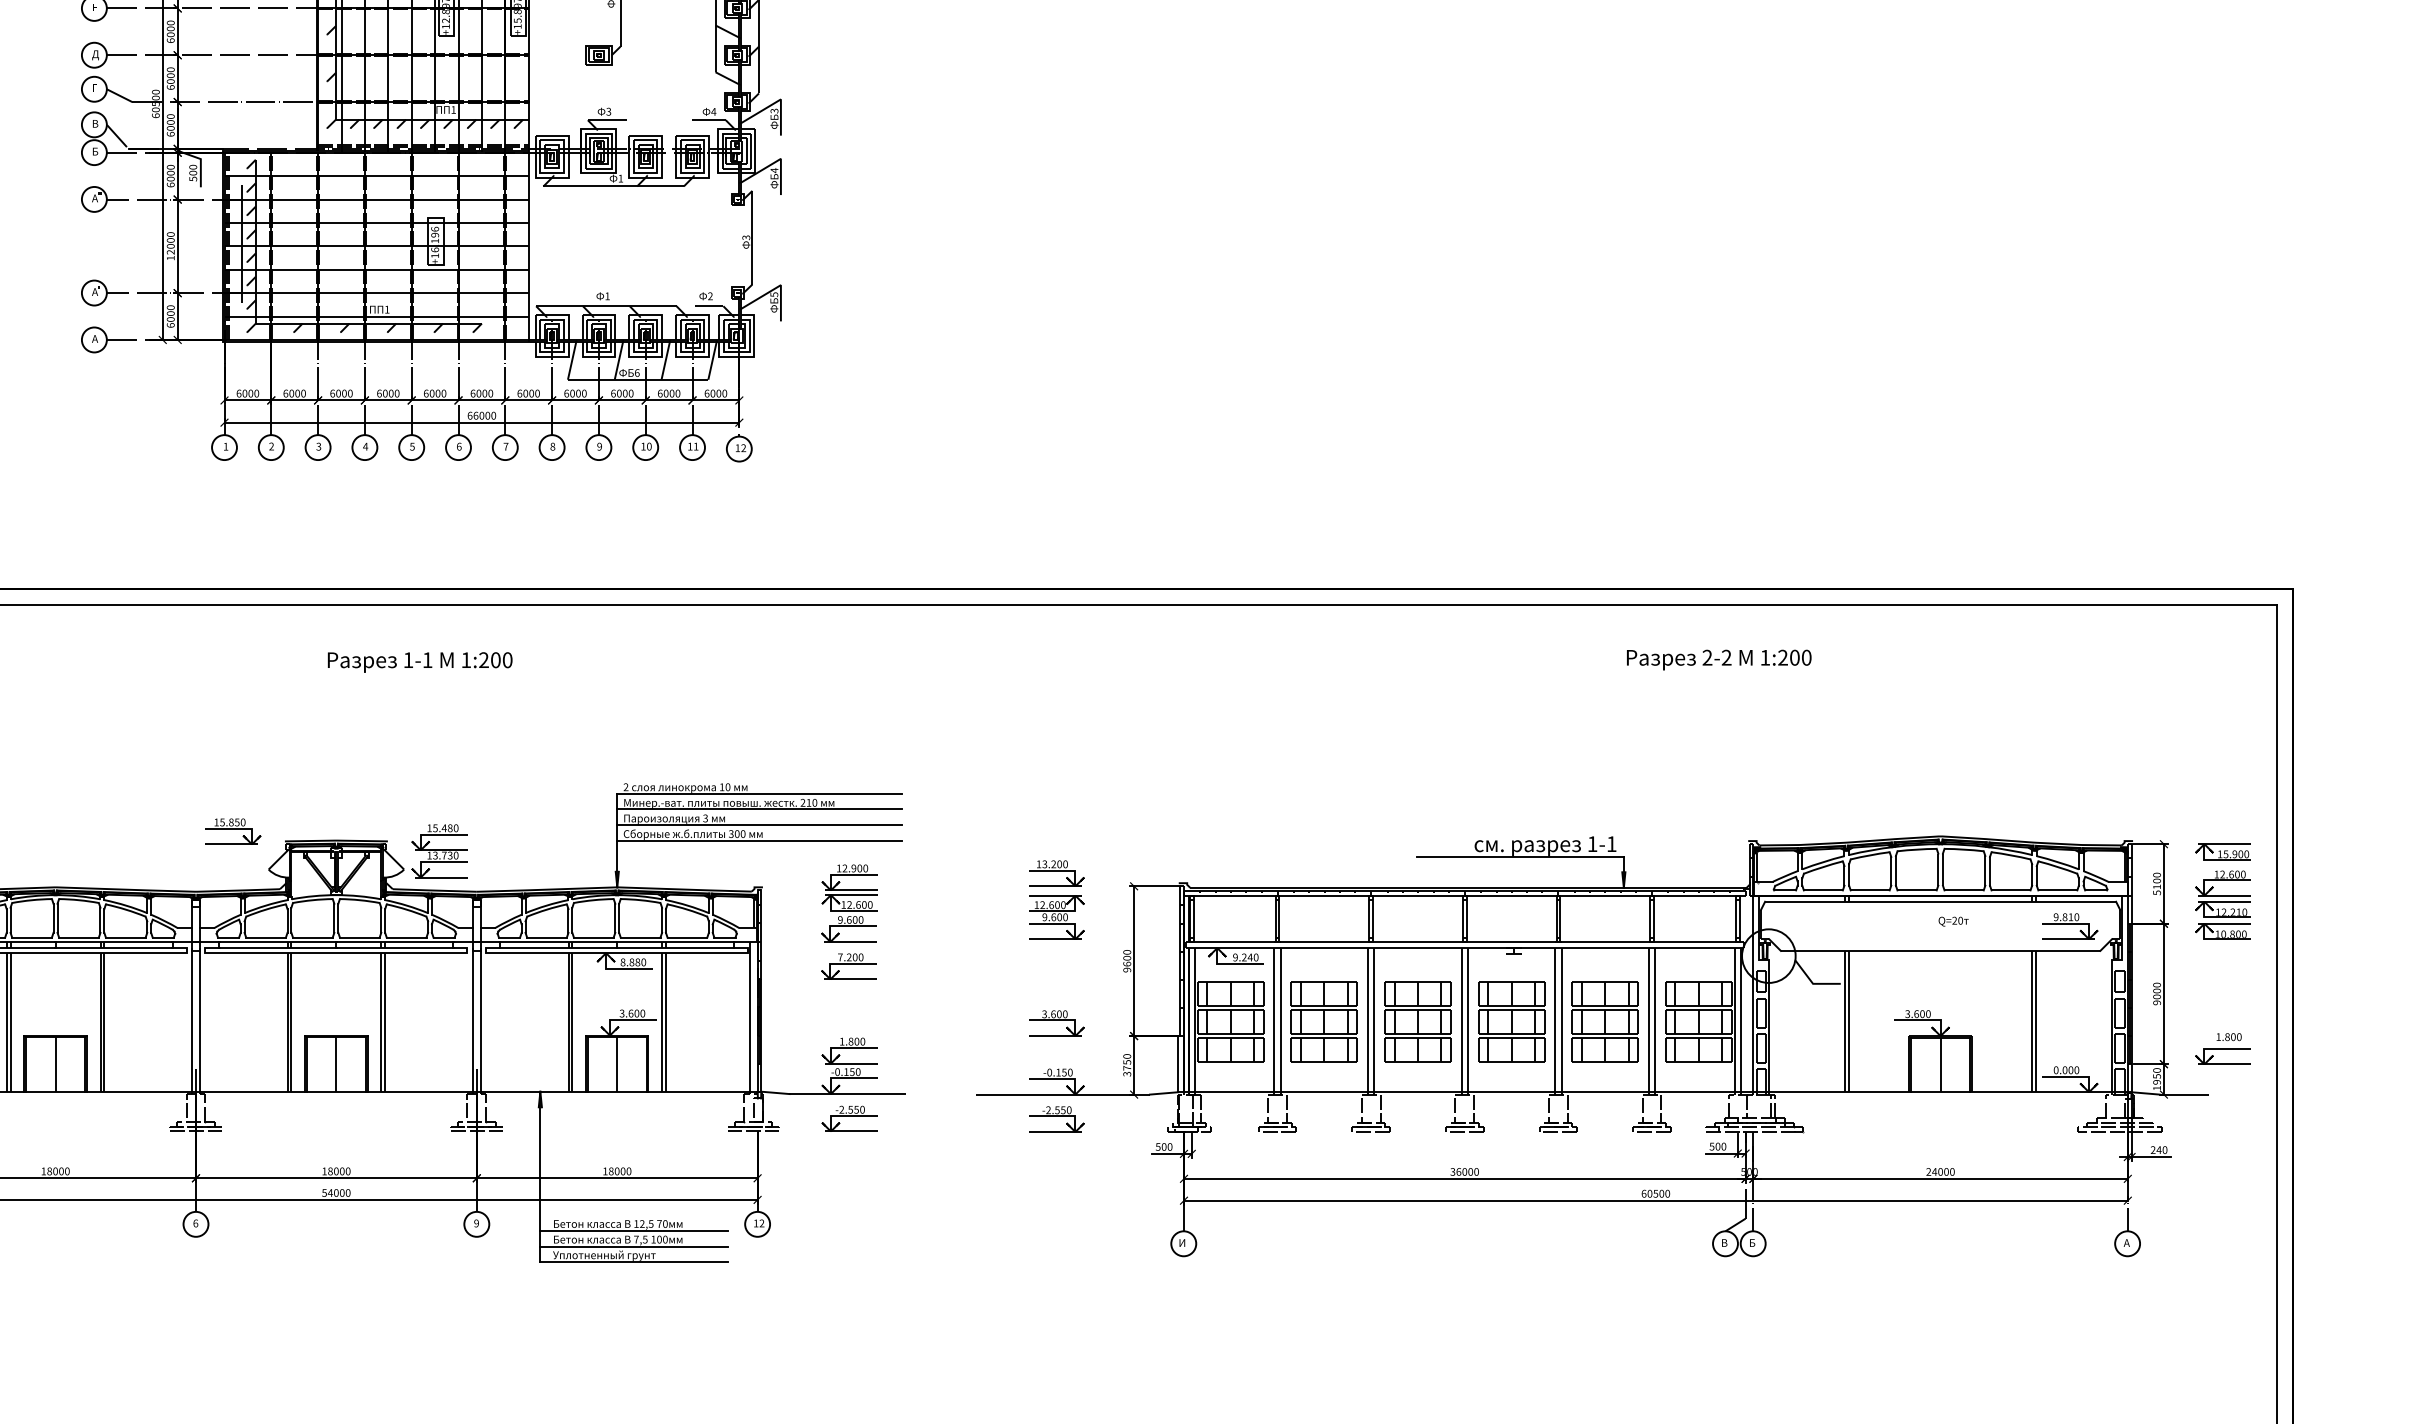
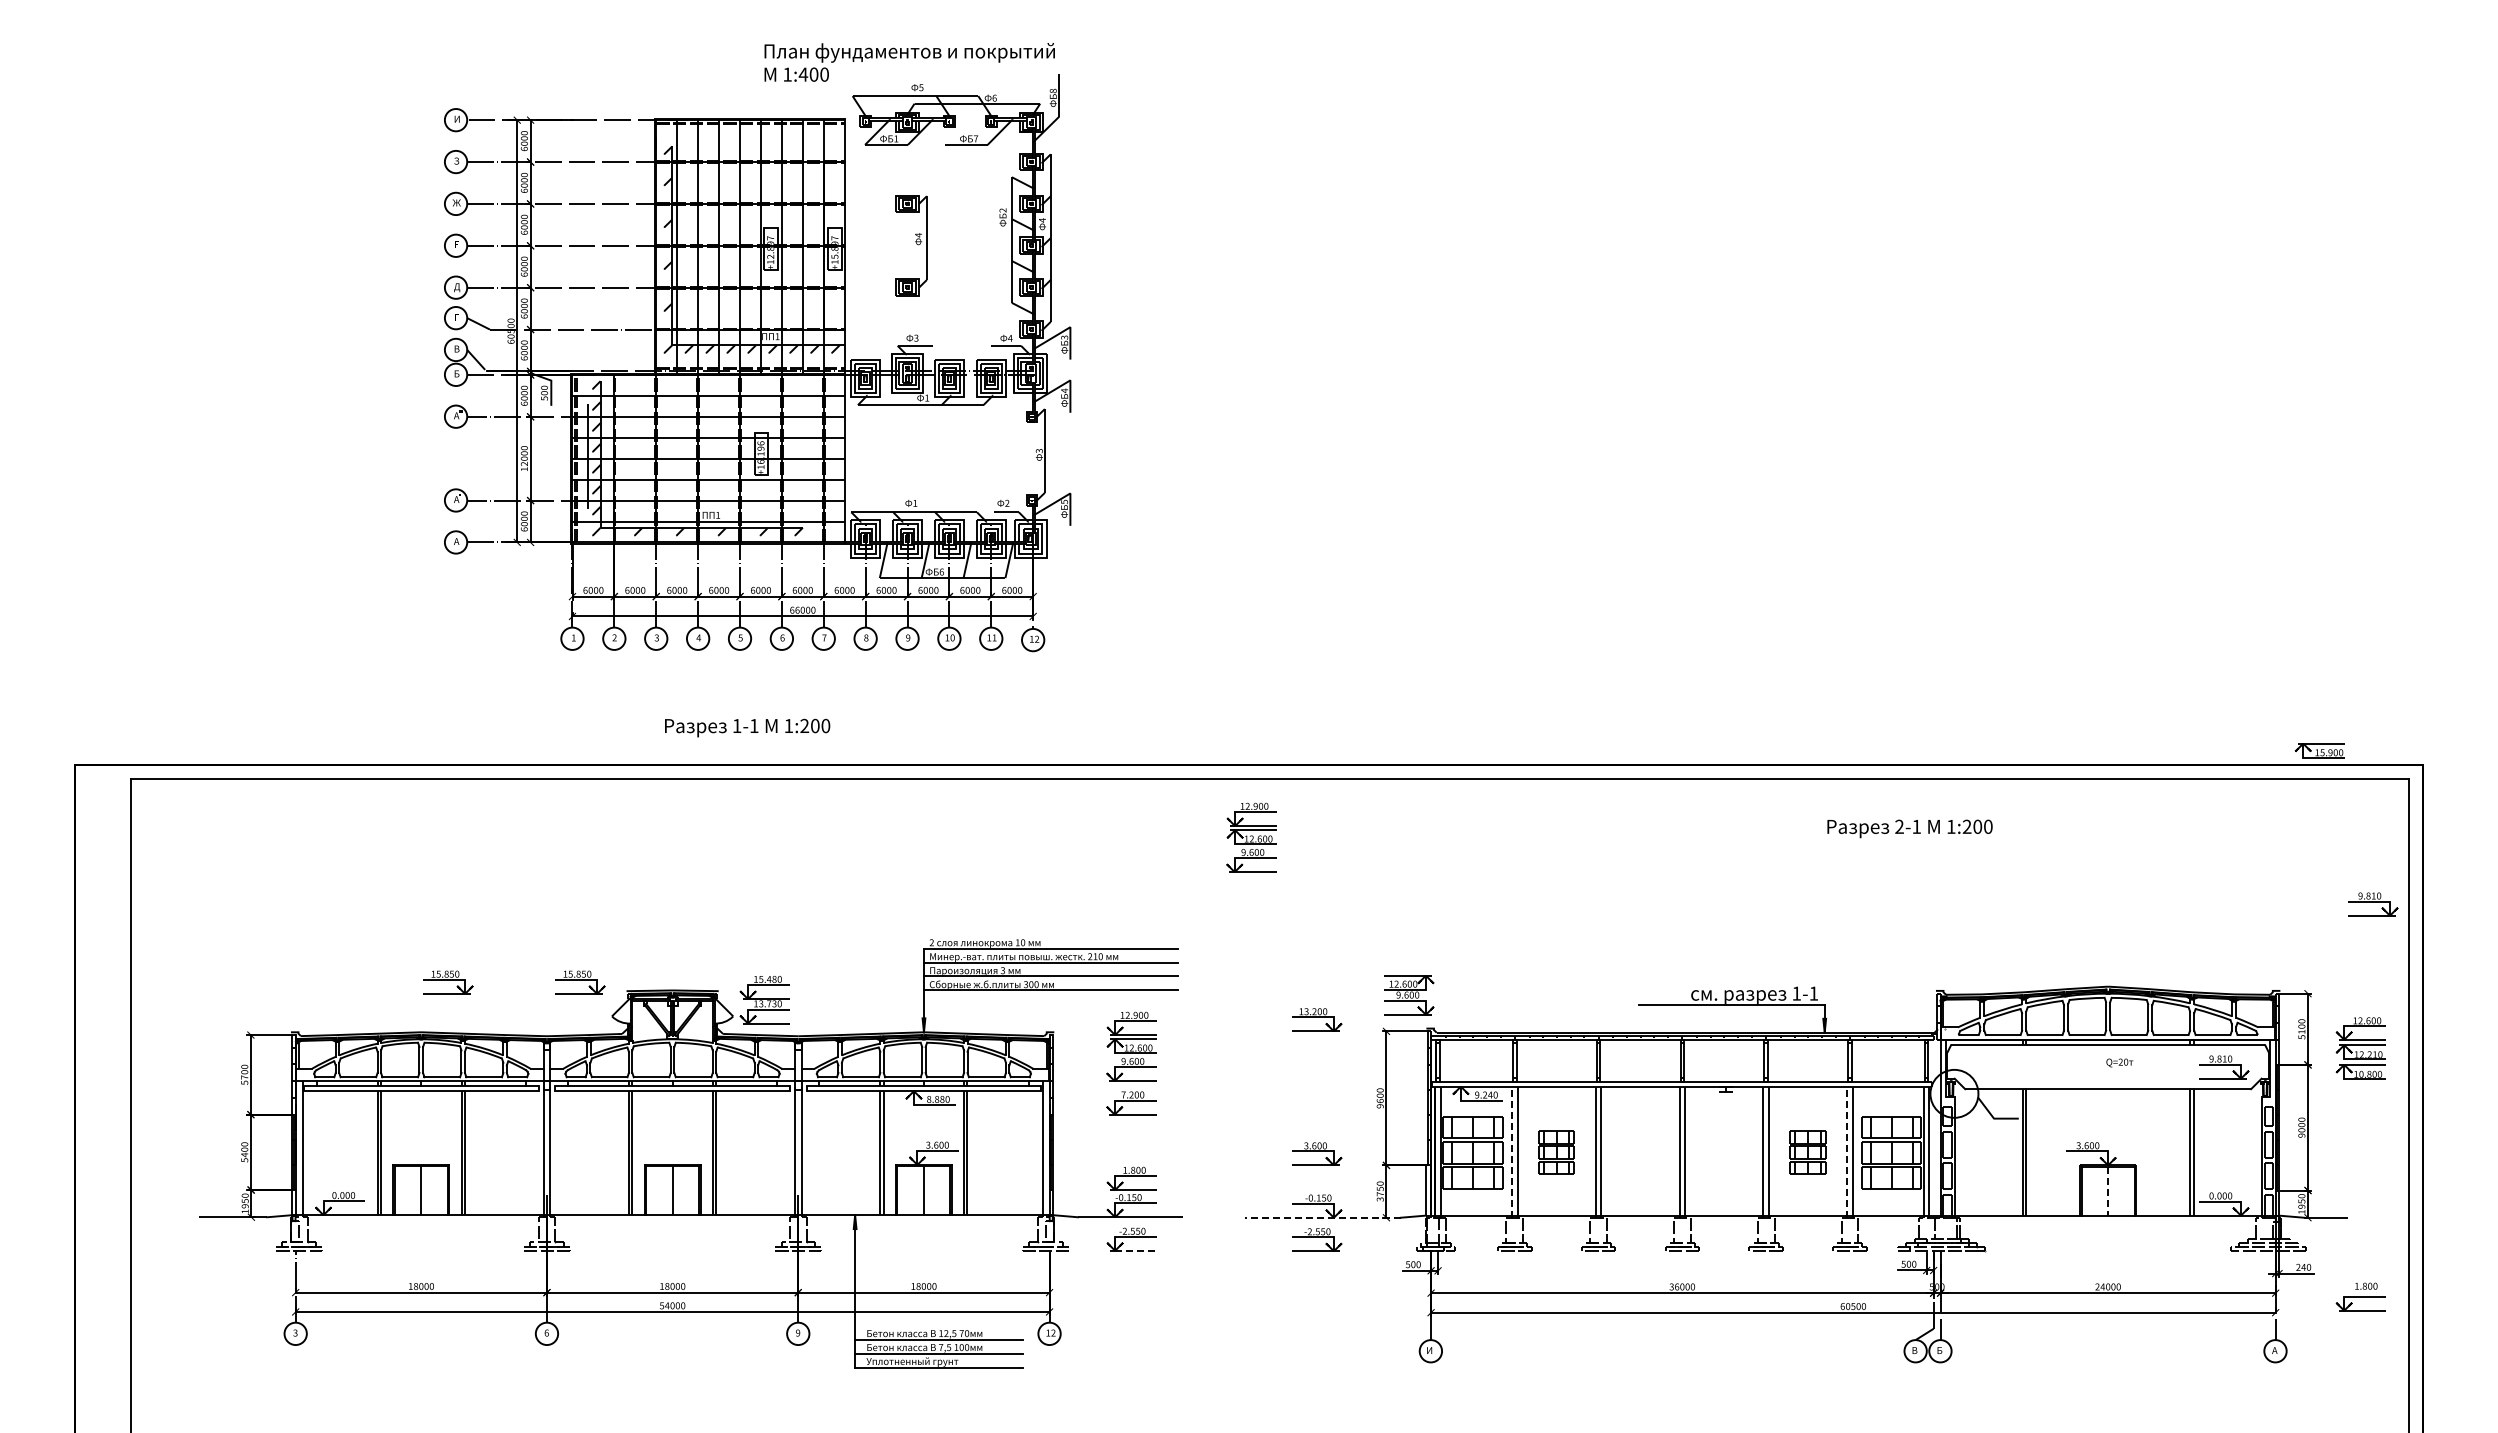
text: (1726, 657) -> (1916, 826), 2-2 -> 2-1
text: (420, 661) -> (747, 727), moved
part: (983, 669) -> (1251, 837), added
part: (2237, 744) -> (2373, 904), added
part: (85, 831) -> (448, 982), added
part: (2222, 851) -> (2319, 750), moved
part: (1057, 917) -> (1409, 995), moved
line: (1274, 1021) -> (1512, 1152), solid -> dashed
part: (1324, 1021) -> (1556, 1152), size x0.6
part: (1418, 1021) -> (1640, 1152), removed
part: (1511, 1021) -> (1724, 1152), removed
part: (1604, 1021) -> (1807, 1152), size x0.6
line: (1649, 1021) -> (1847, 1152), solid -> dashed
part: (2222, 1048) -> (2360, 1296), moved
line: (1940, 1065) -> (2108, 1191), solid -> dashed
line: (1062, 1094) -> (1322, 1217), solid -> dashed
line: (854, 1131) -> (1136, 1250), solid -> dashed

